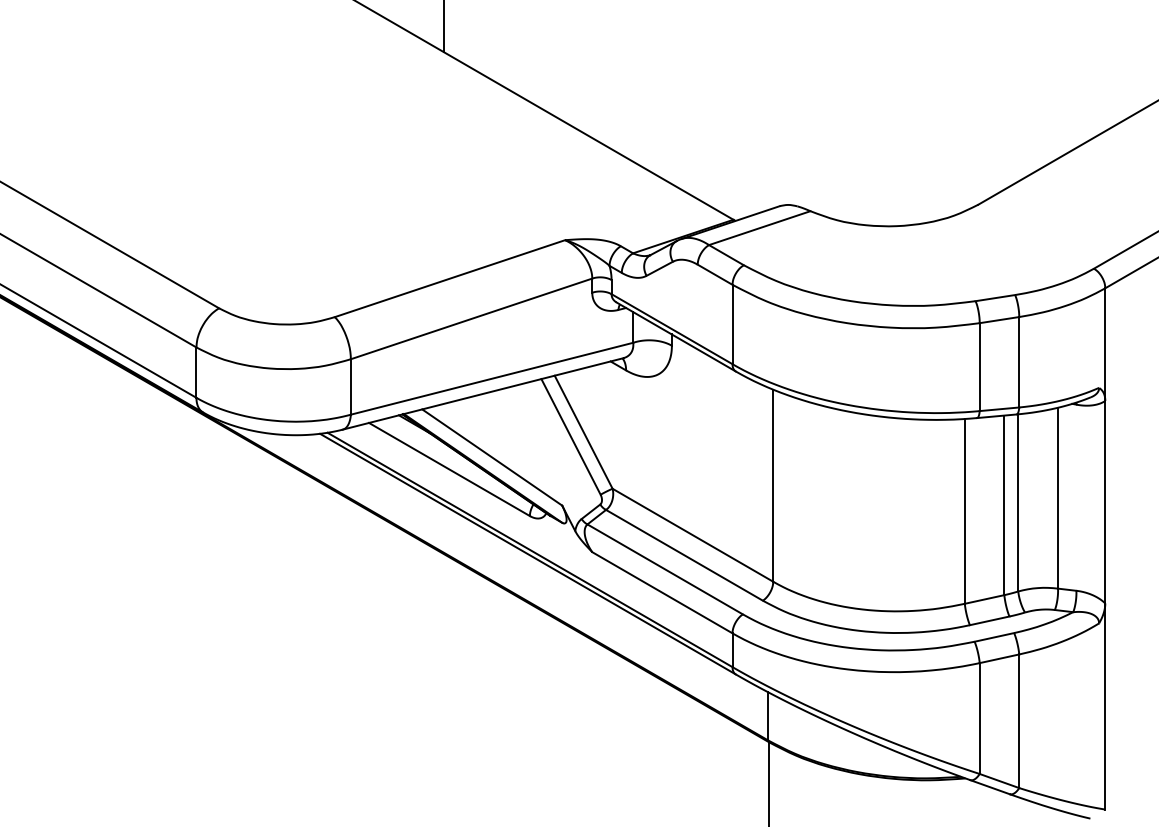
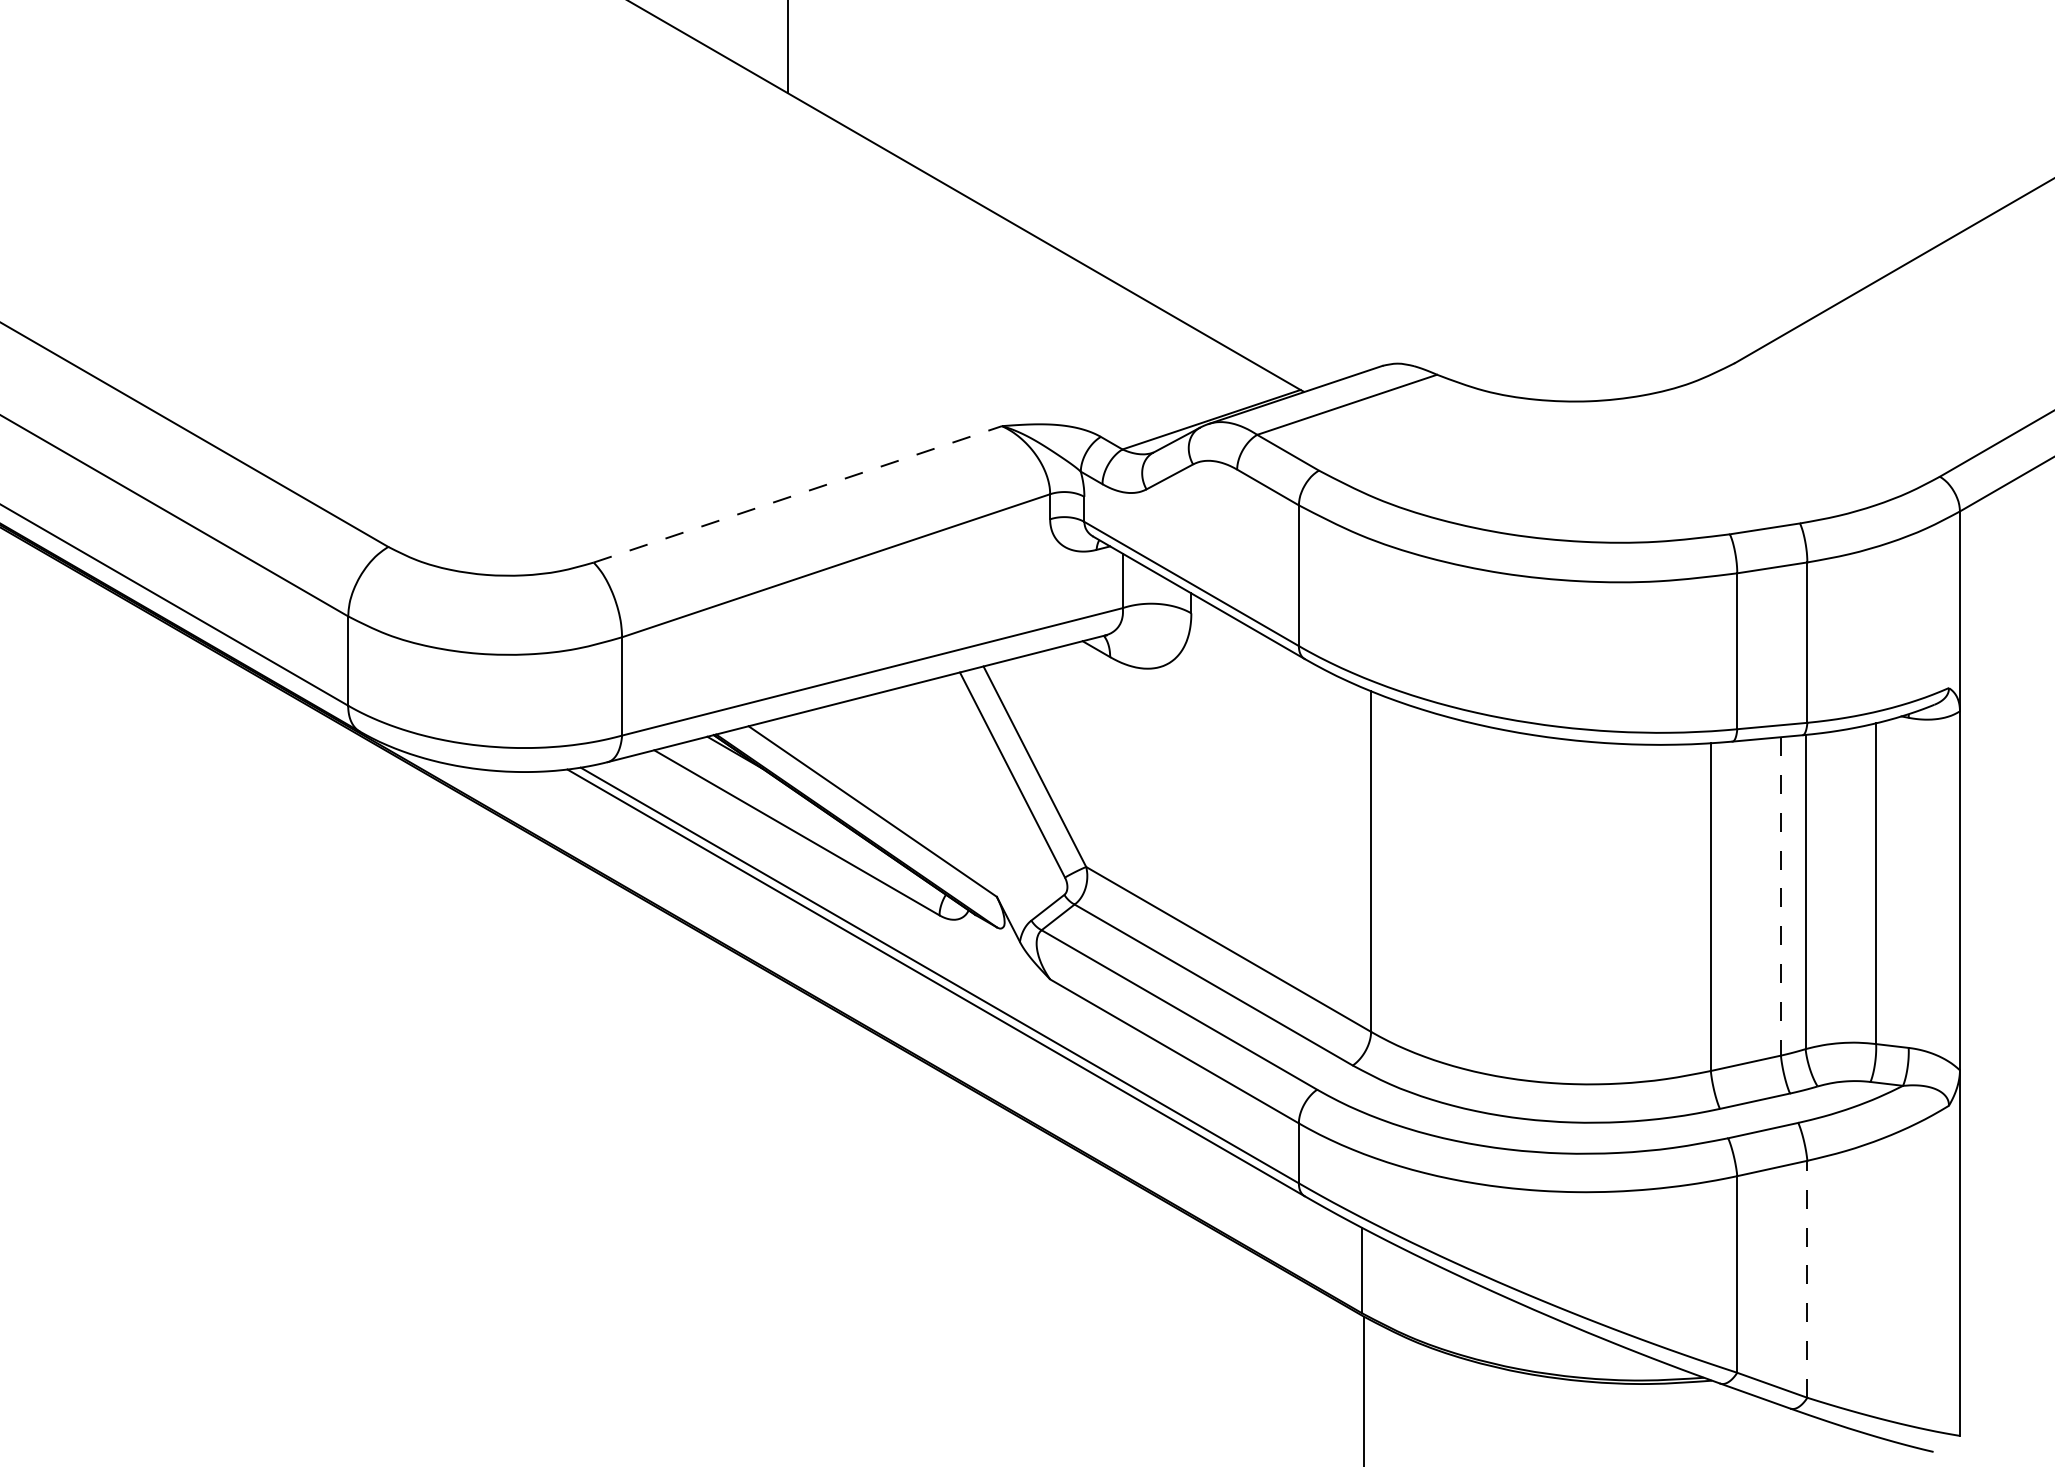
line: (450, 278) -> (798, 494), solid -> dashed
line: (1004, 505) -> (1781, 896), solid -> dashed
line: (1019, 721) -> (1807, 1279), solid -> dashed

